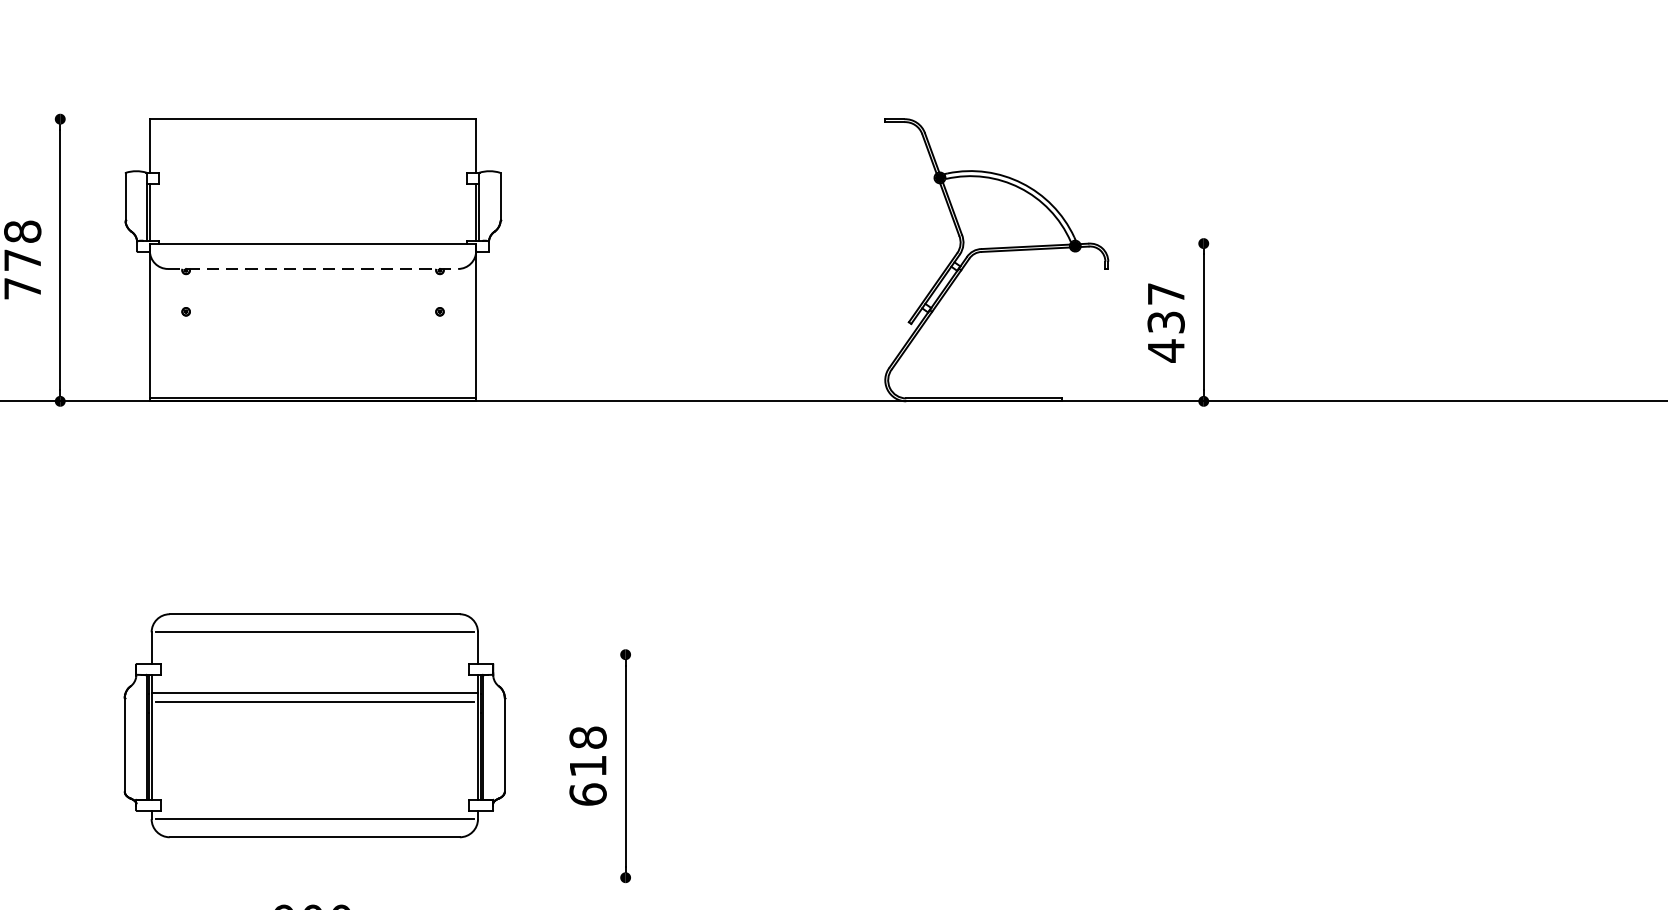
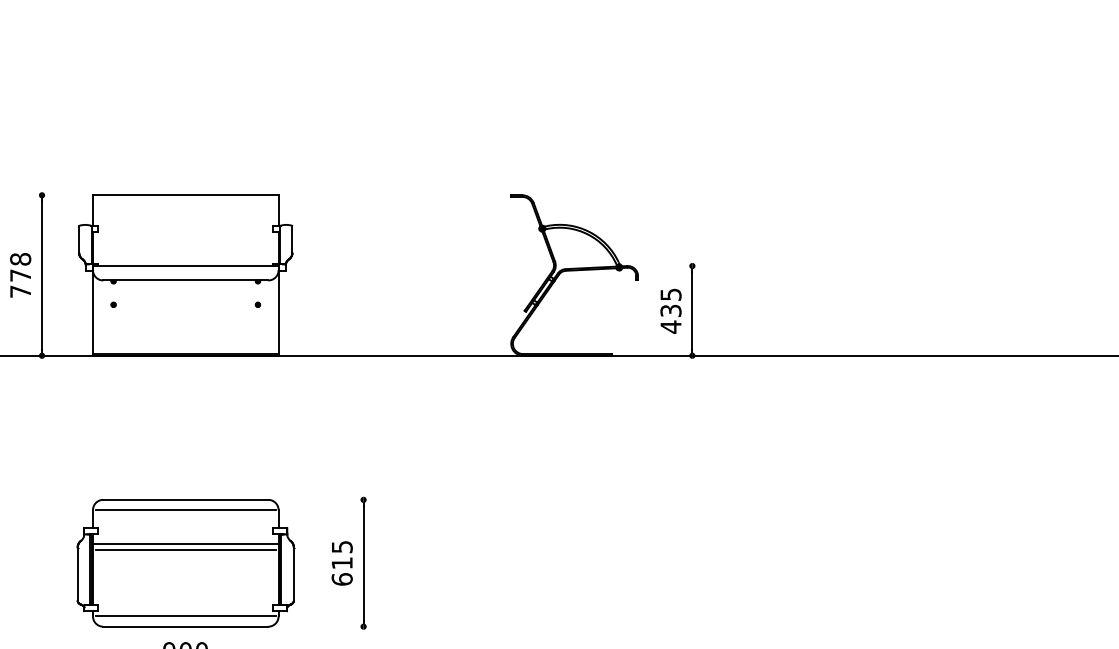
line: (314, 268) -> (186, 280), dashed -> solid
text: (1165, 293) -> (670, 294), 437 -> 435
part: (314, 726) -> (185, 563), moved
text: (586, 736) -> (341, 546), 618 -> 615

